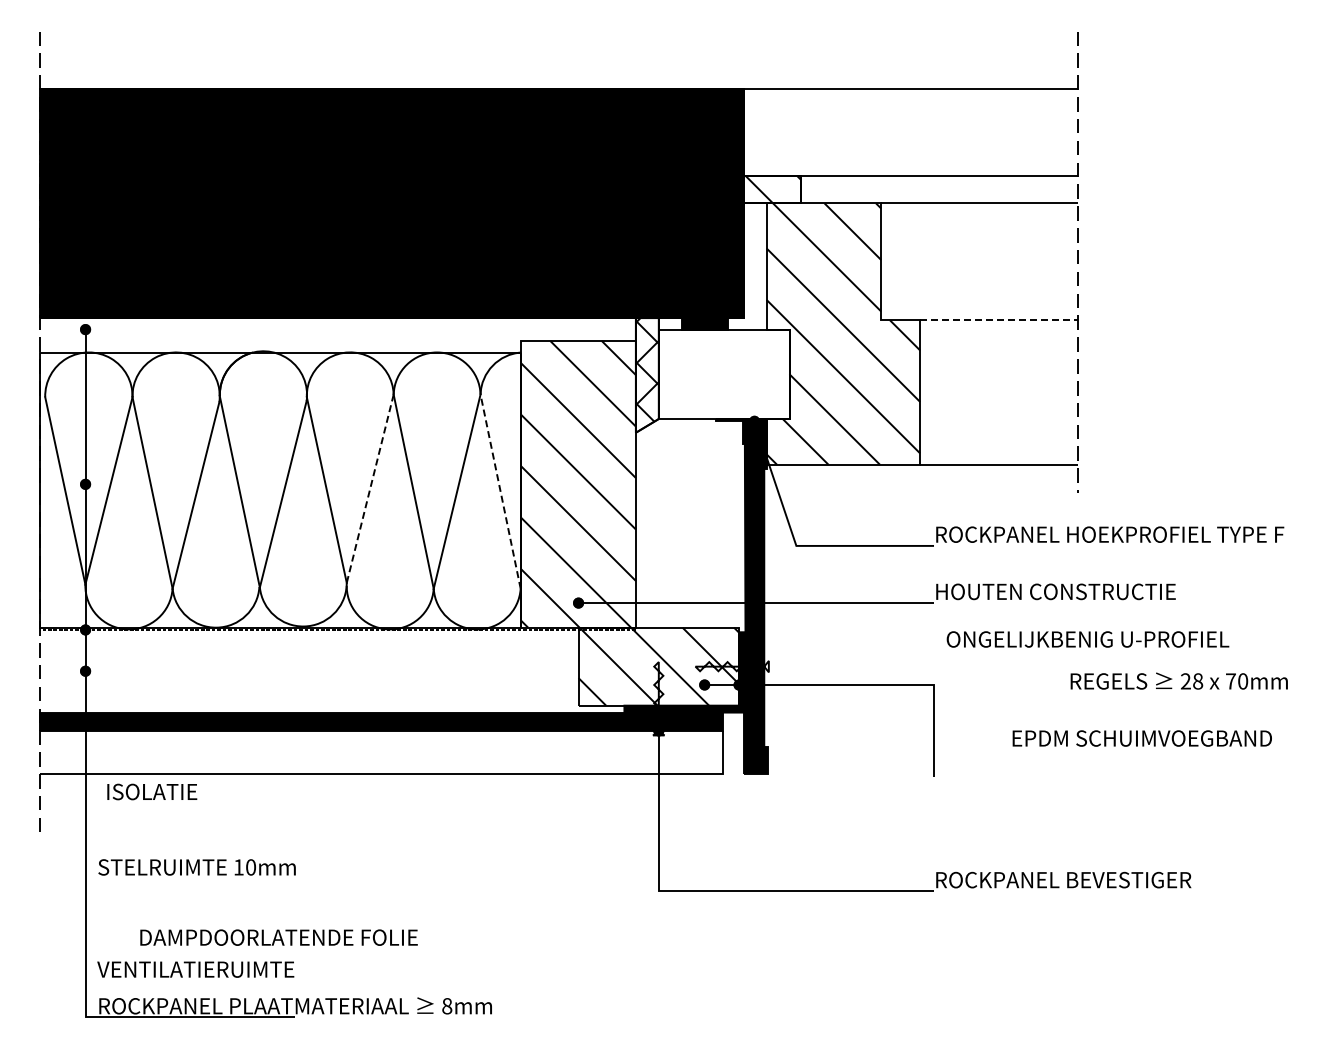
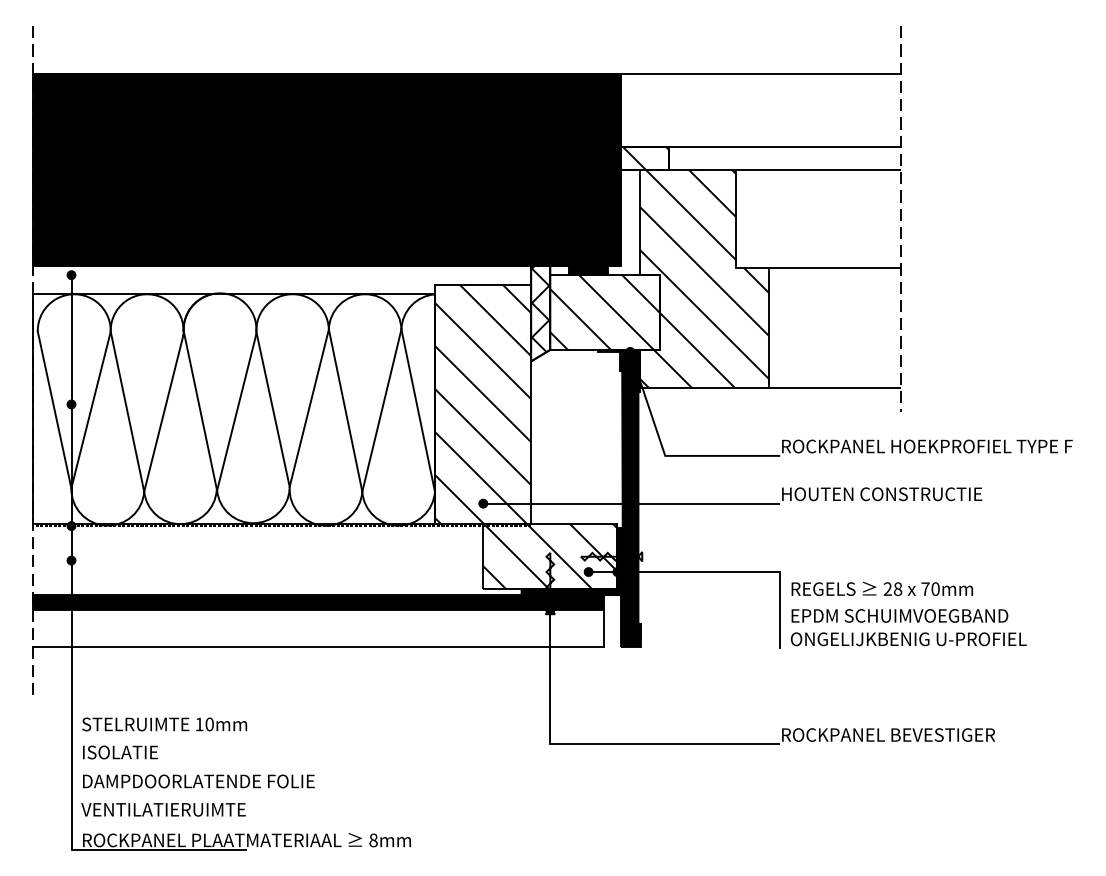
line: (999, 320) -> (834, 267), dashed -> solid
hatch: (723, 374) -> (604, 312), added
line: (370, 489) -> (309, 408), dashed -> solid
line: (500, 491) -> (418, 410), dashed -> solid
text: (1087, 639) -> (908, 639), moved
text: (1178, 680) -> (881, 588), moved
text: (1141, 738) -> (899, 615), moved
text: (152, 791) -> (120, 752), moved
text: (278, 937) -> (198, 781), moved

